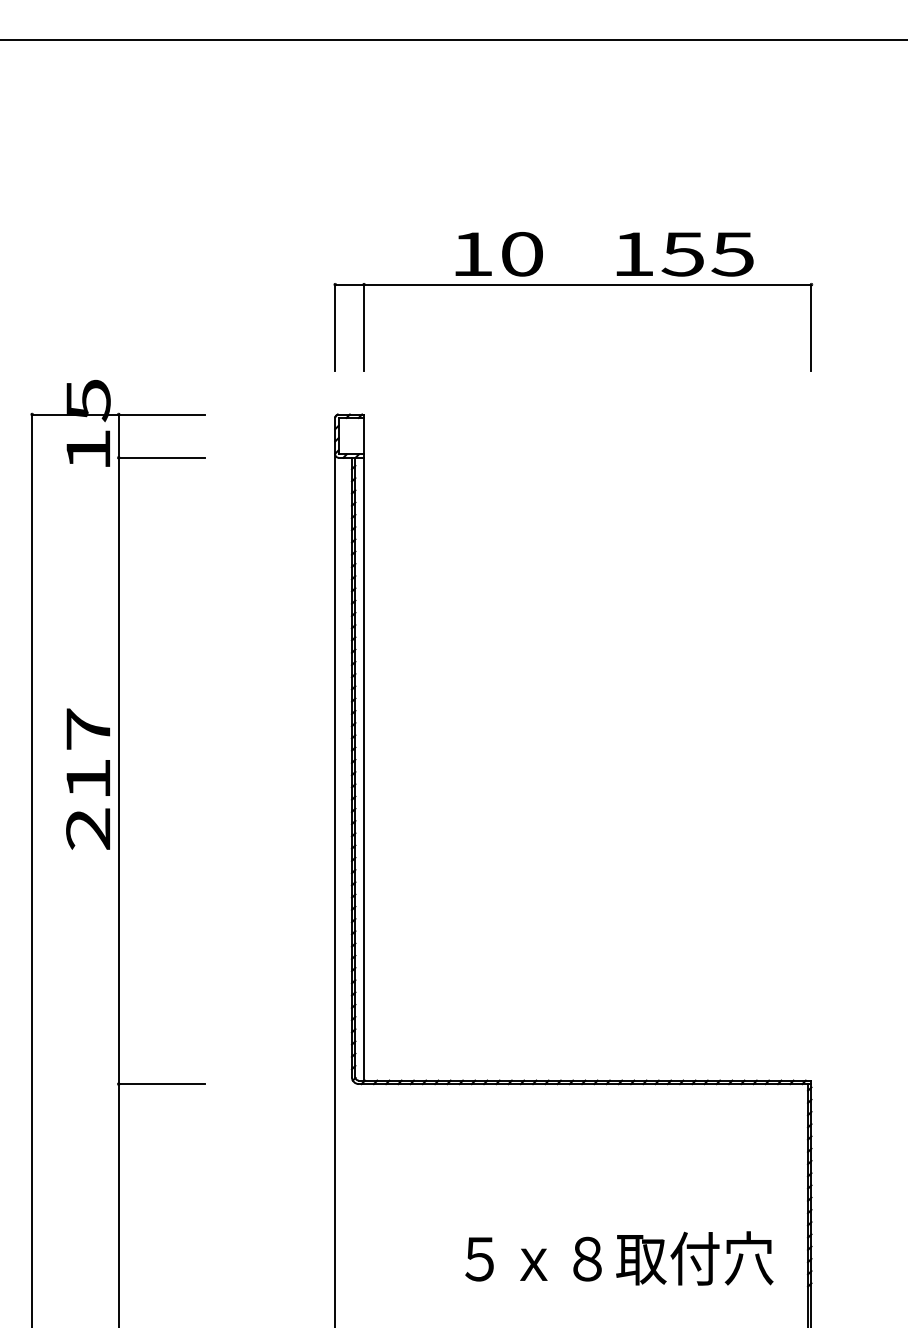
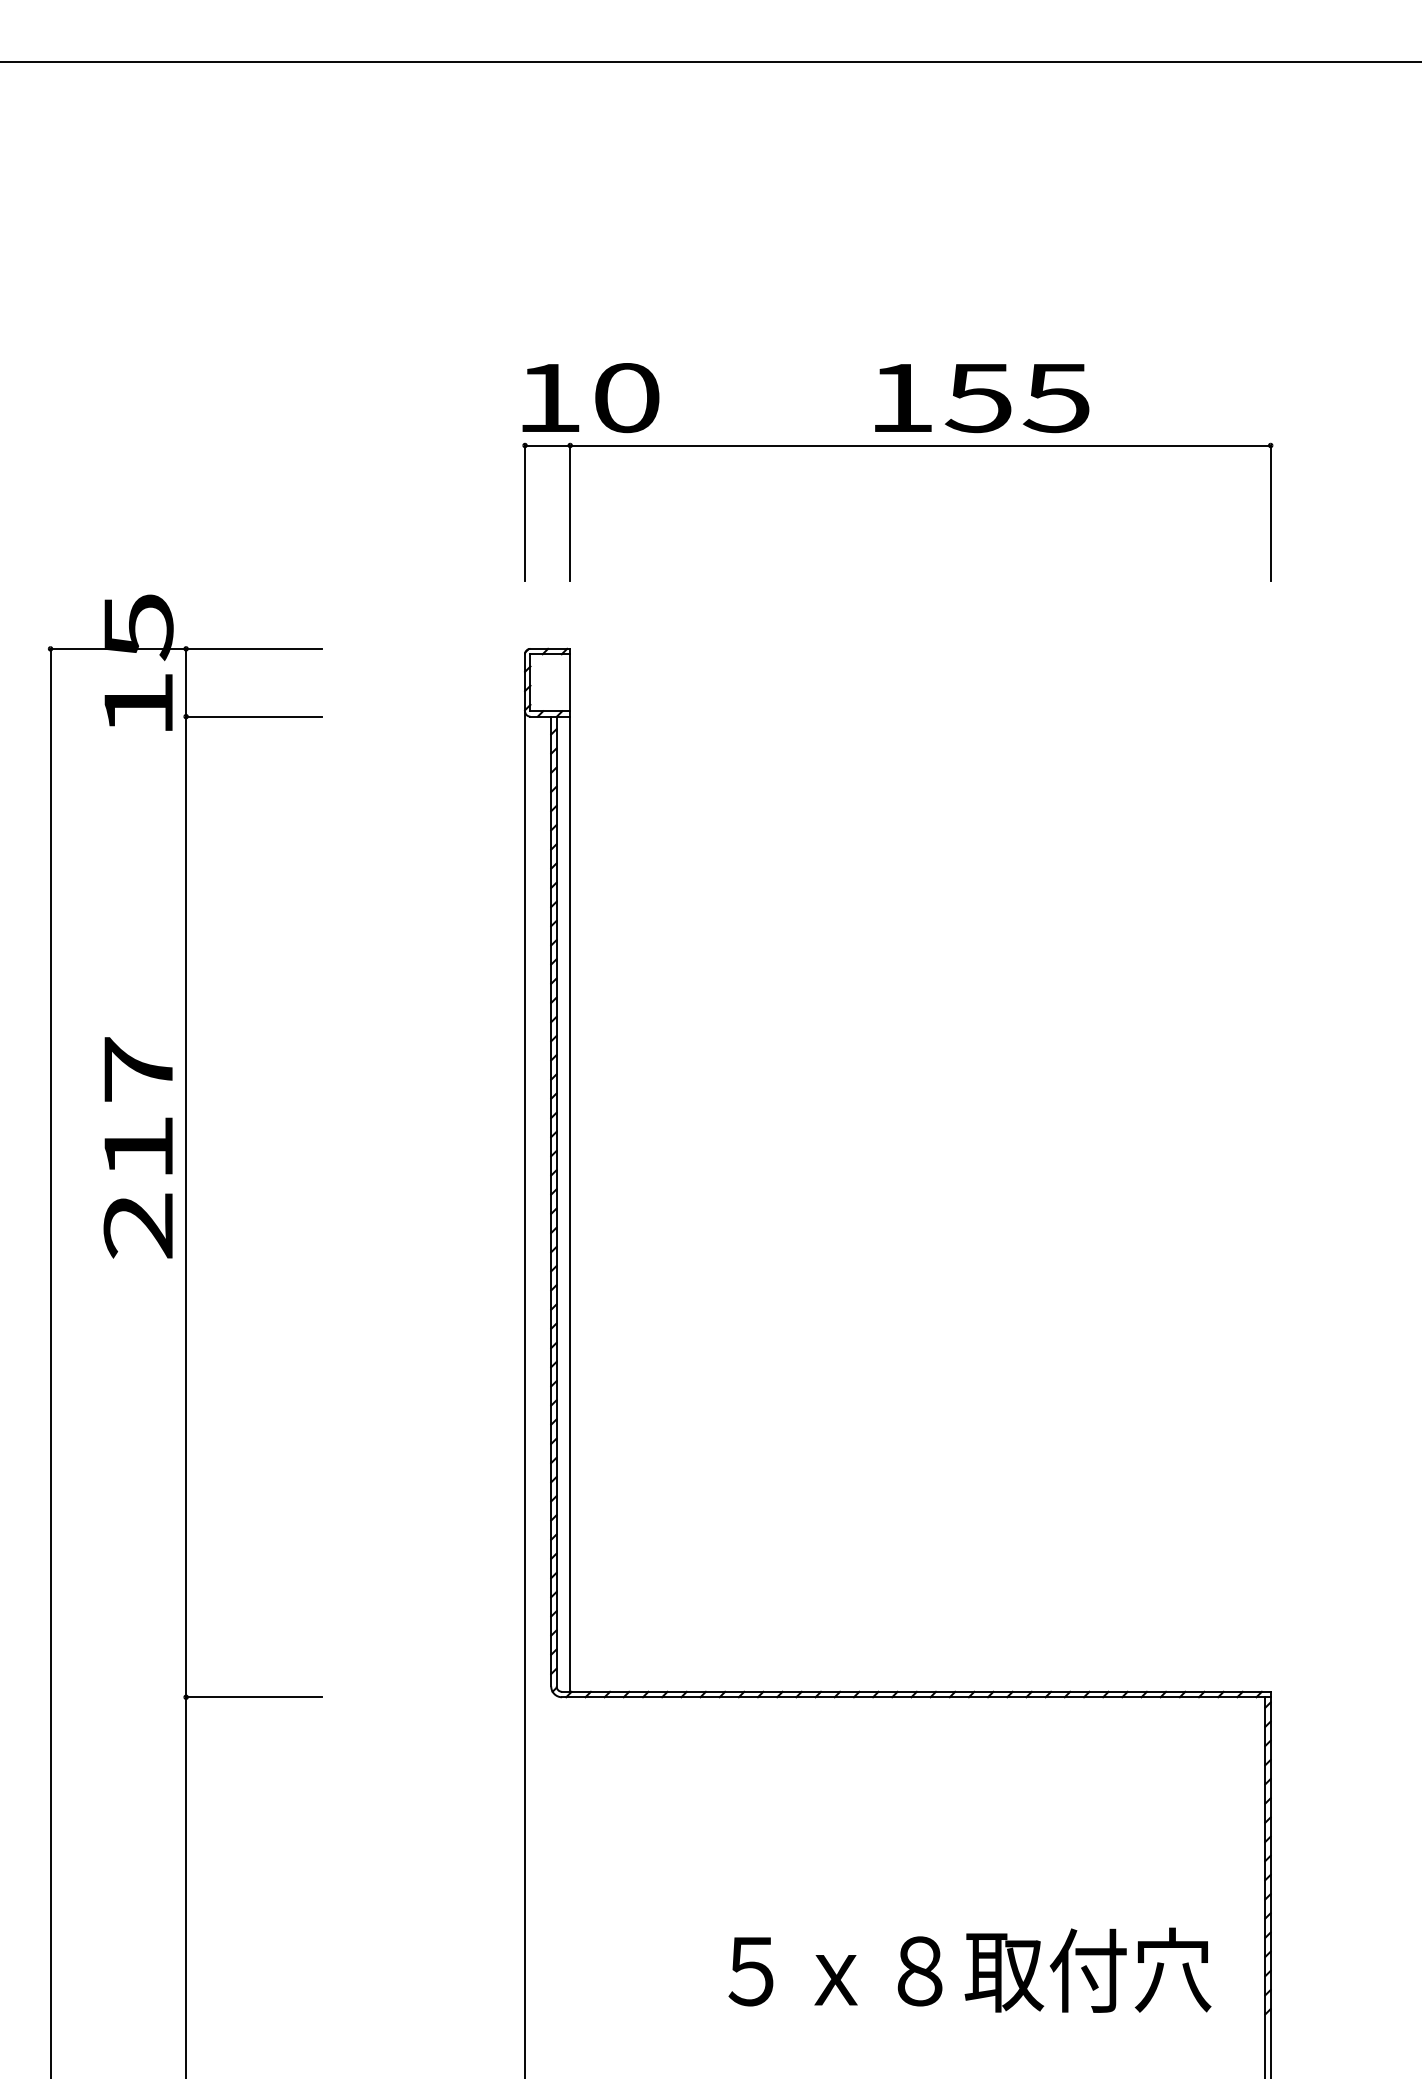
text: (498, 254) -> (589, 398), moved
text: (684, 254) -> (981, 398), moved
text: (87, 778) -> (137, 1146), moved

